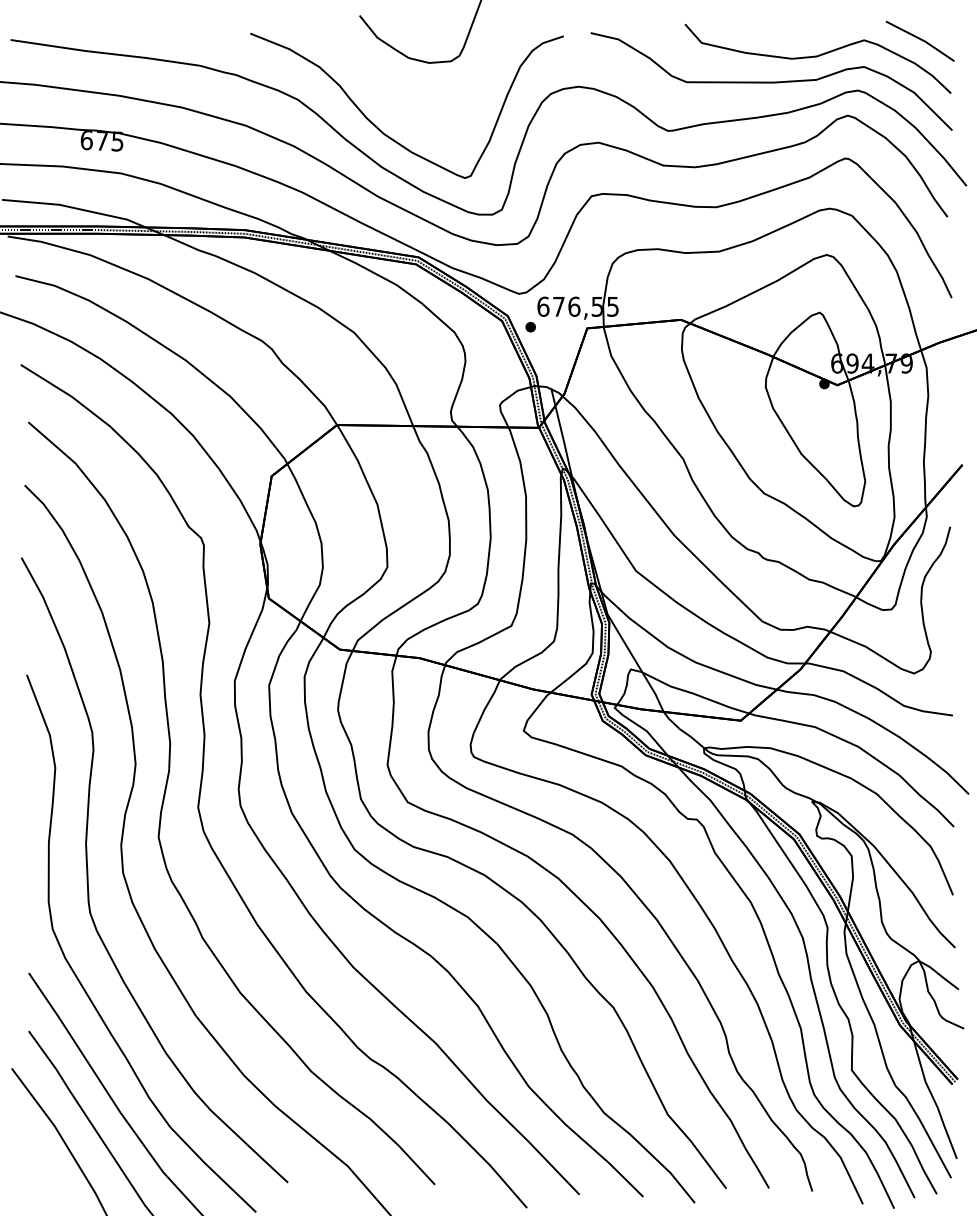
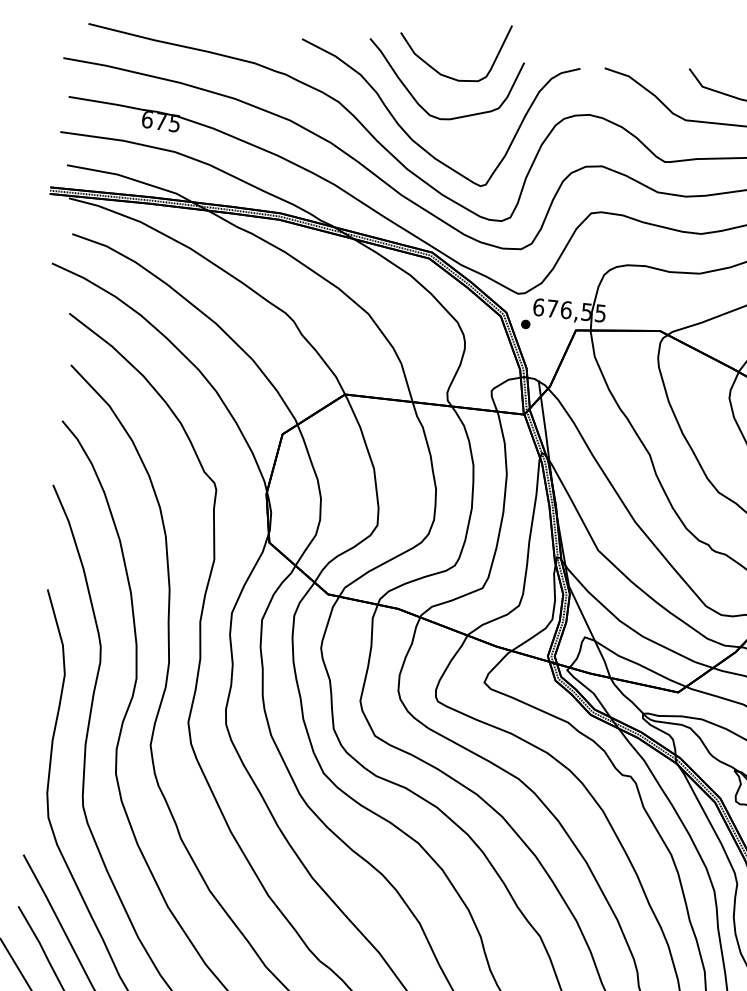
curve: (391, 95) -> (422, 106), added

